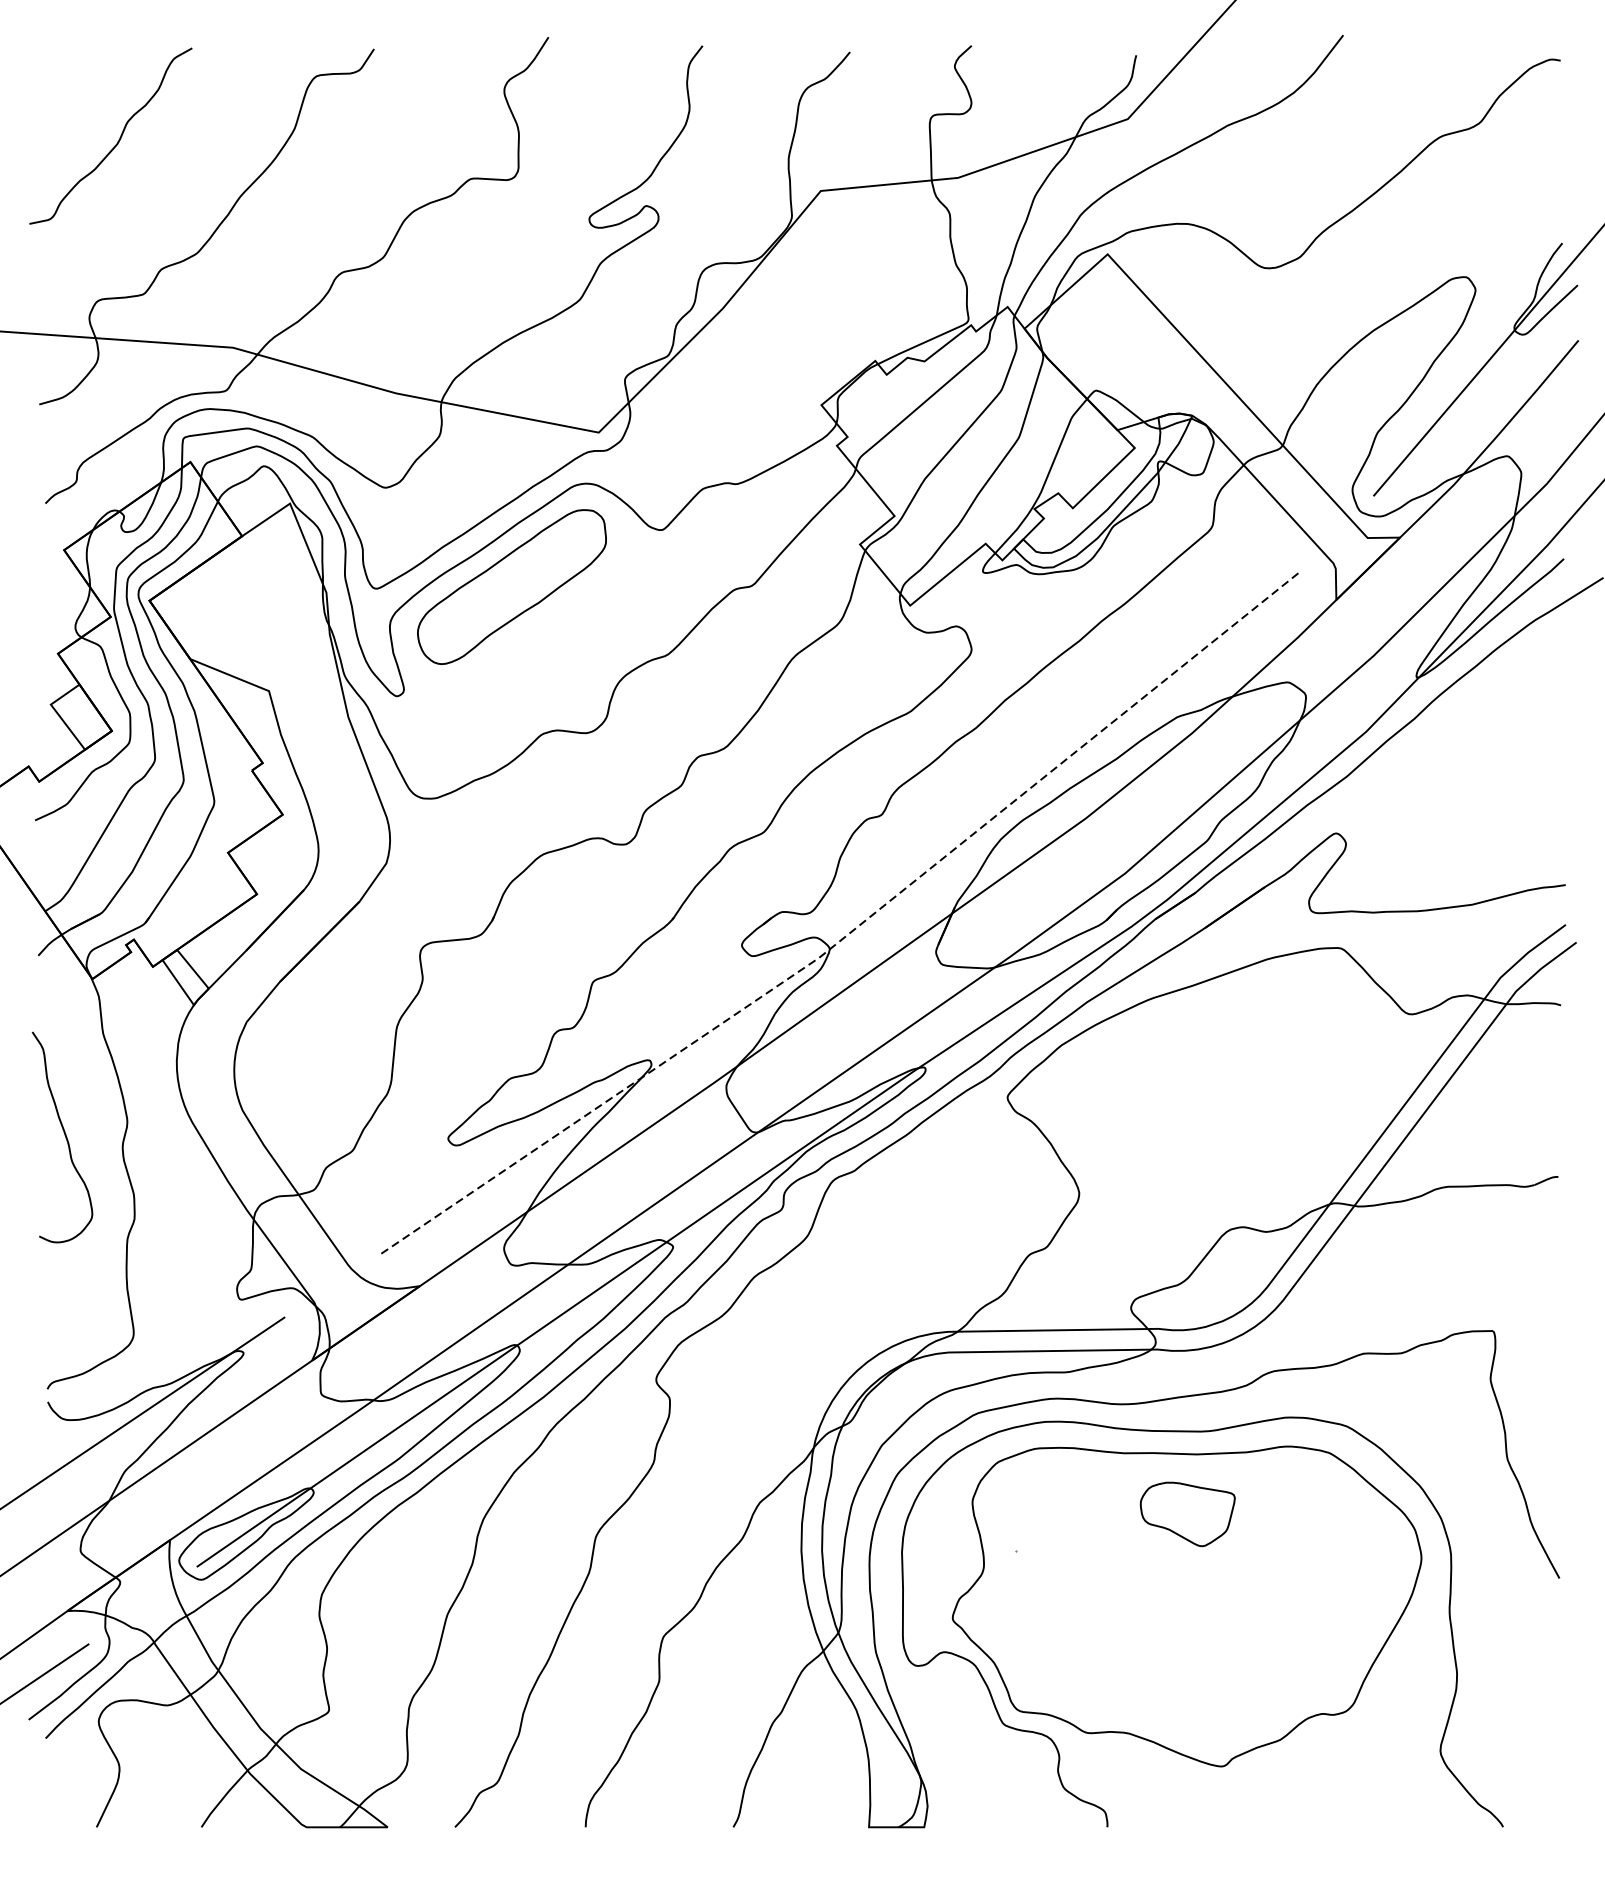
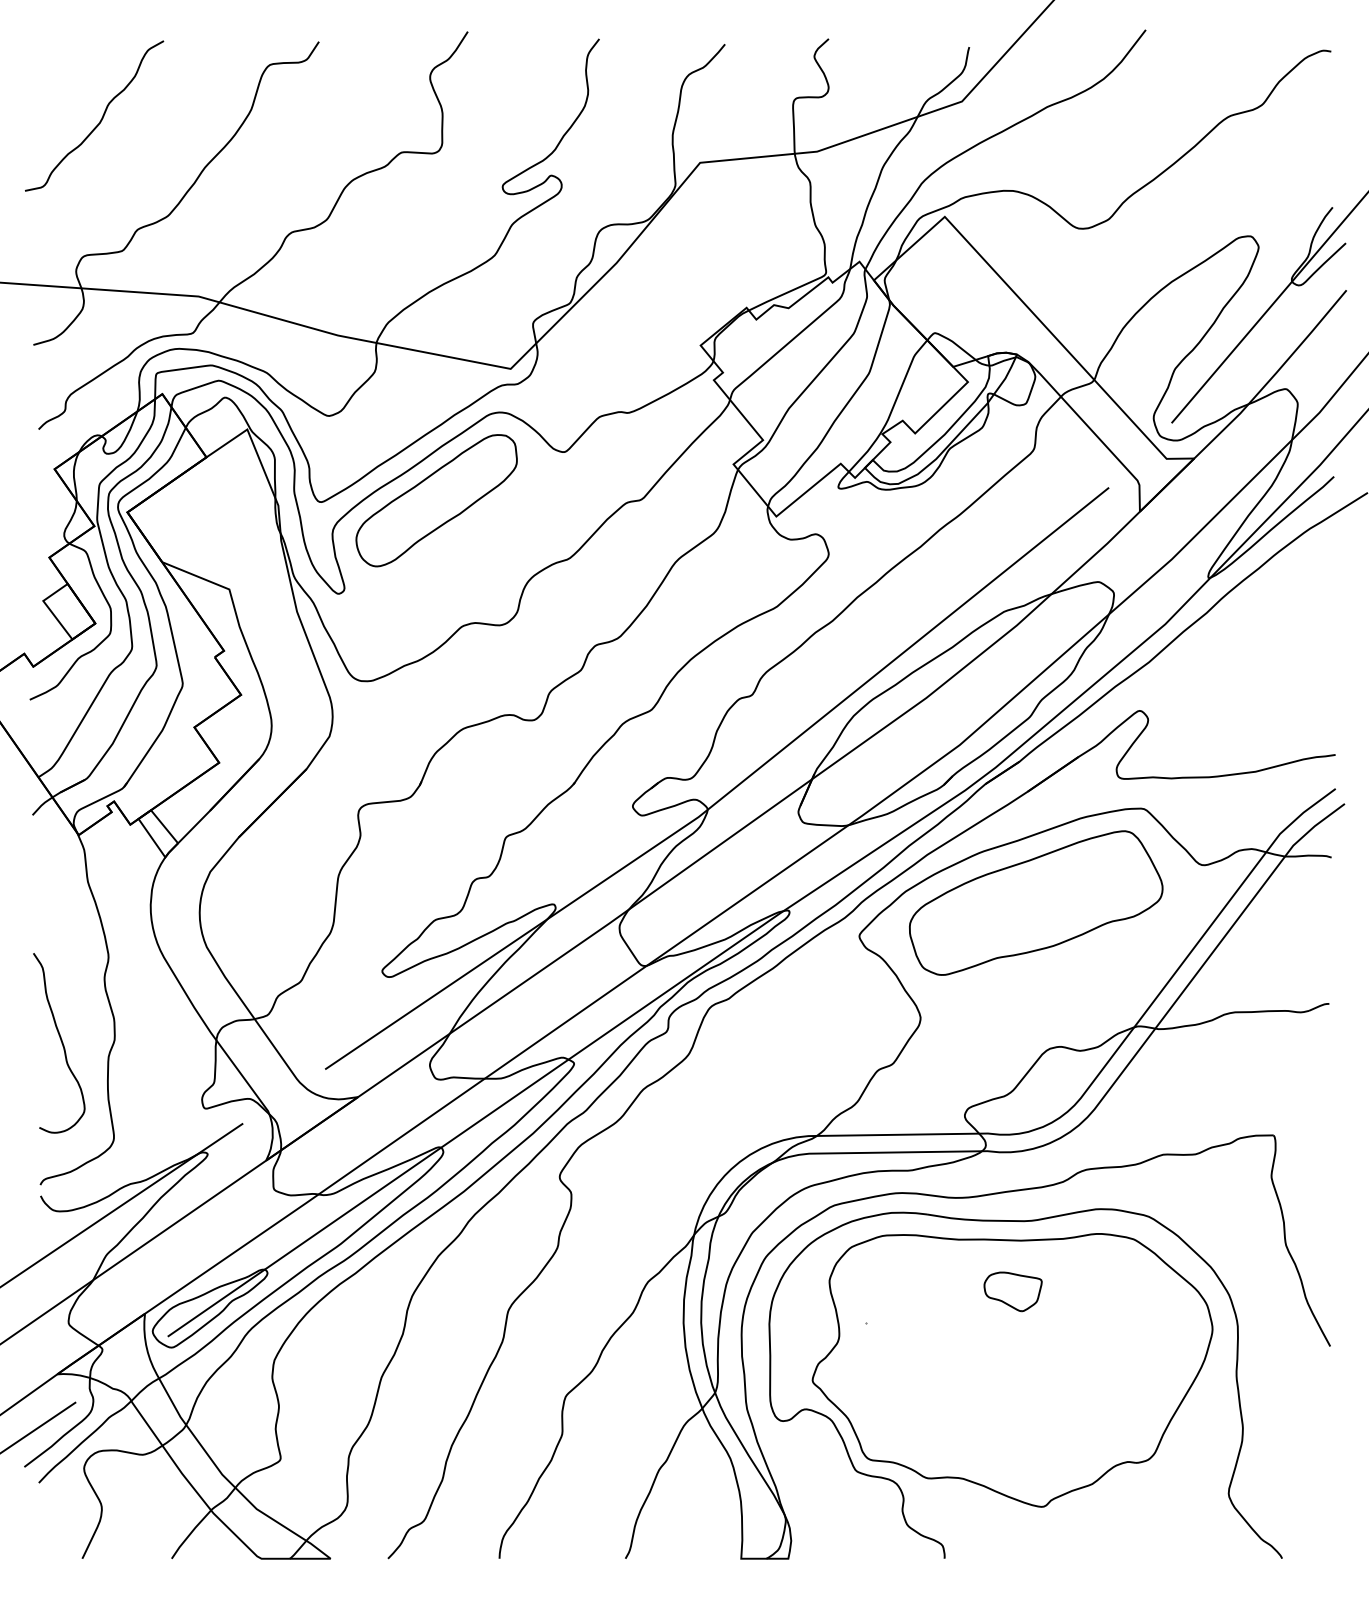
line: (854, 930) -> (728, 793), dashed -> solid
part: (1215, 1058) -> (1036, 902), added
curve: (65, 1137) -> (61, 1043), moved
part: (1186, 1514) -> (1012, 1291), size x0.71

